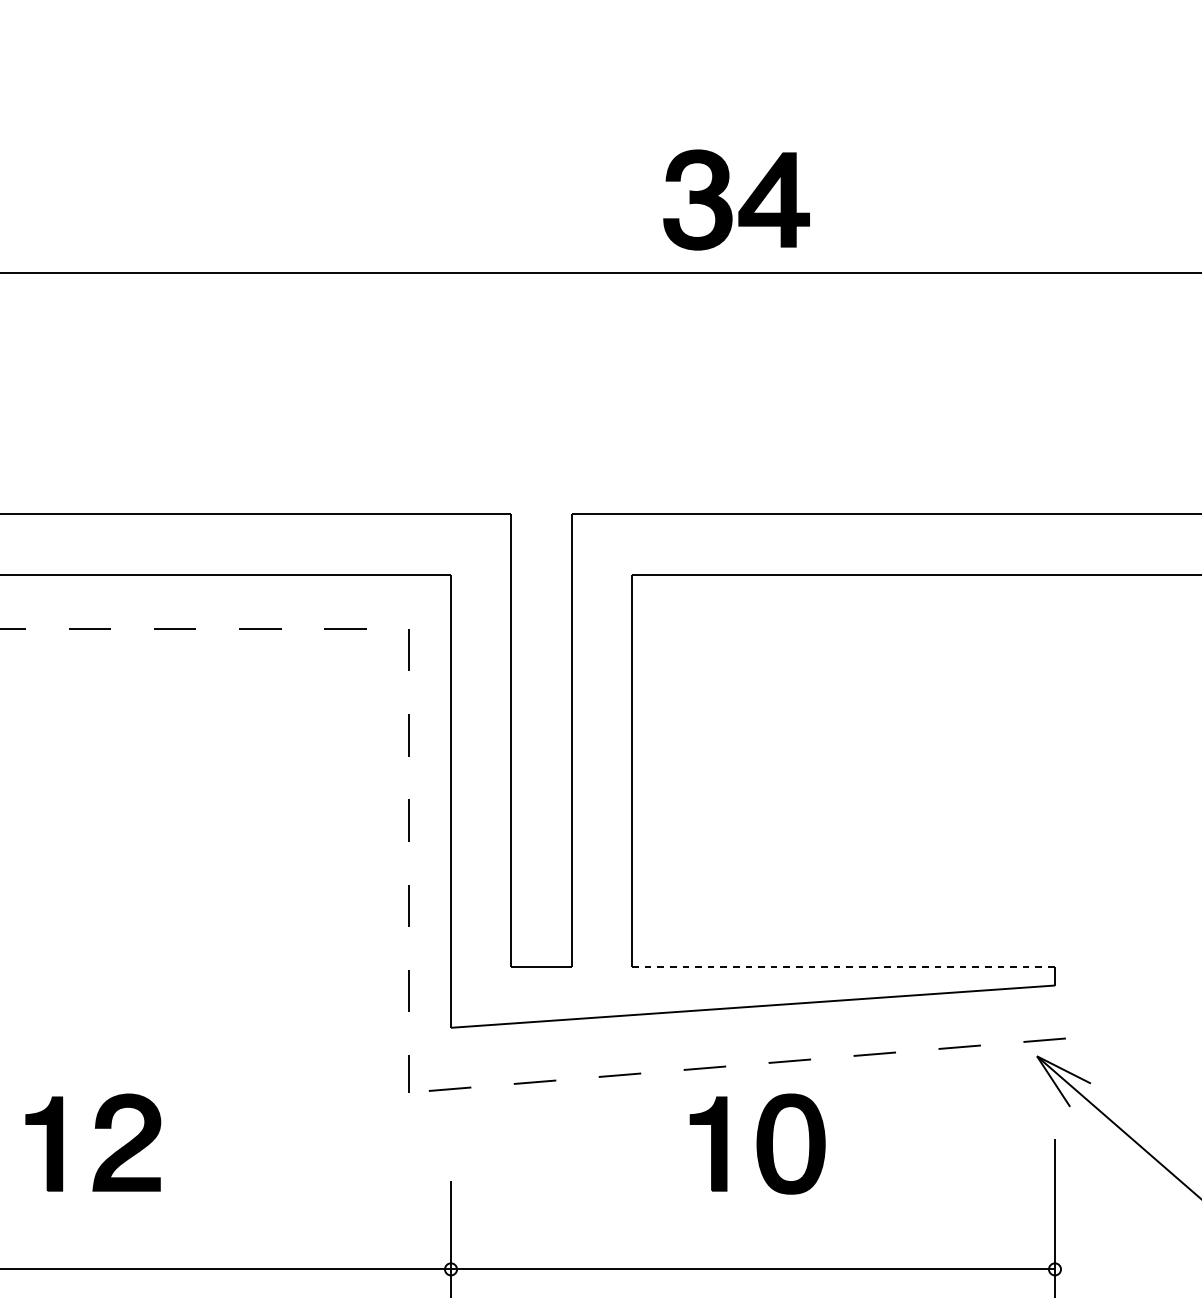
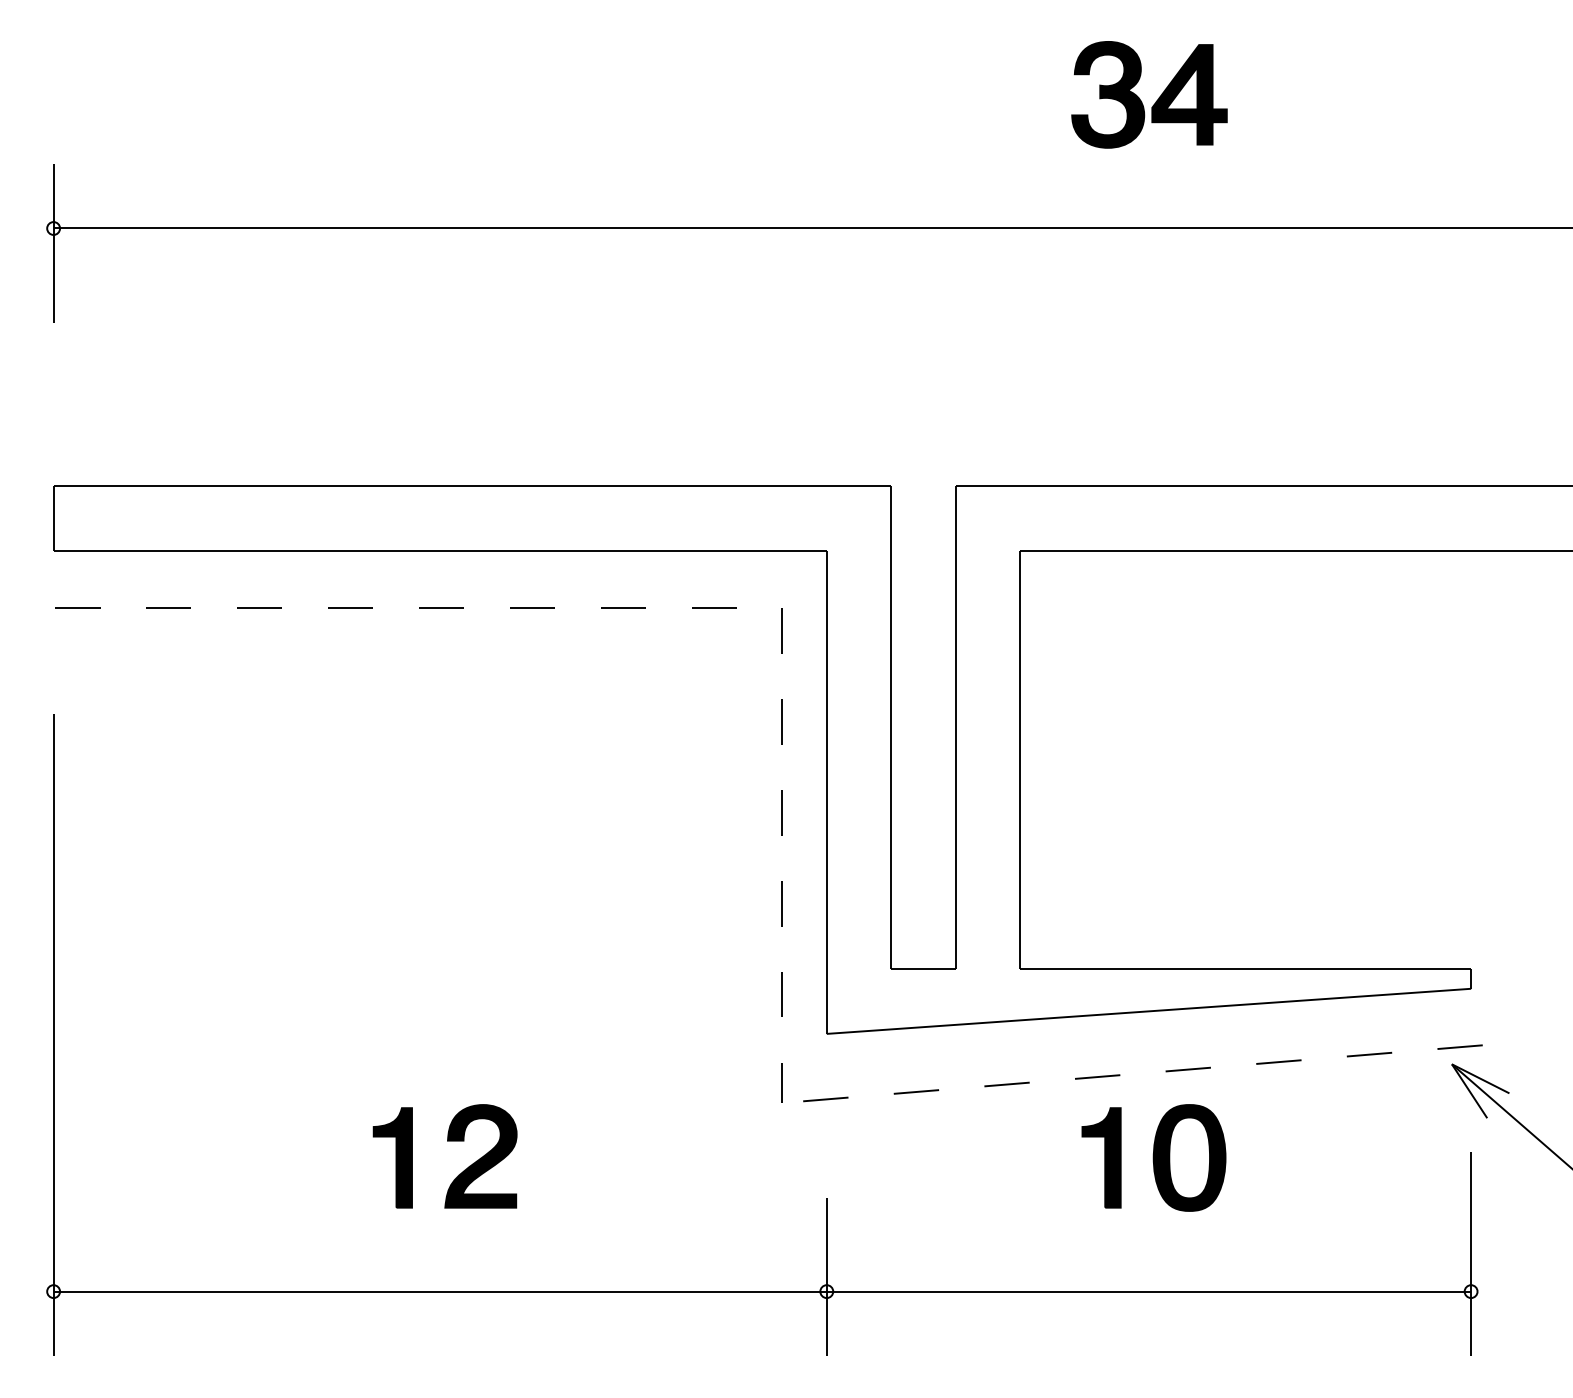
part: (743, 205) -> (1156, 100), moved
line: (843, 967) -> (1245, 969), dashed -> solid

